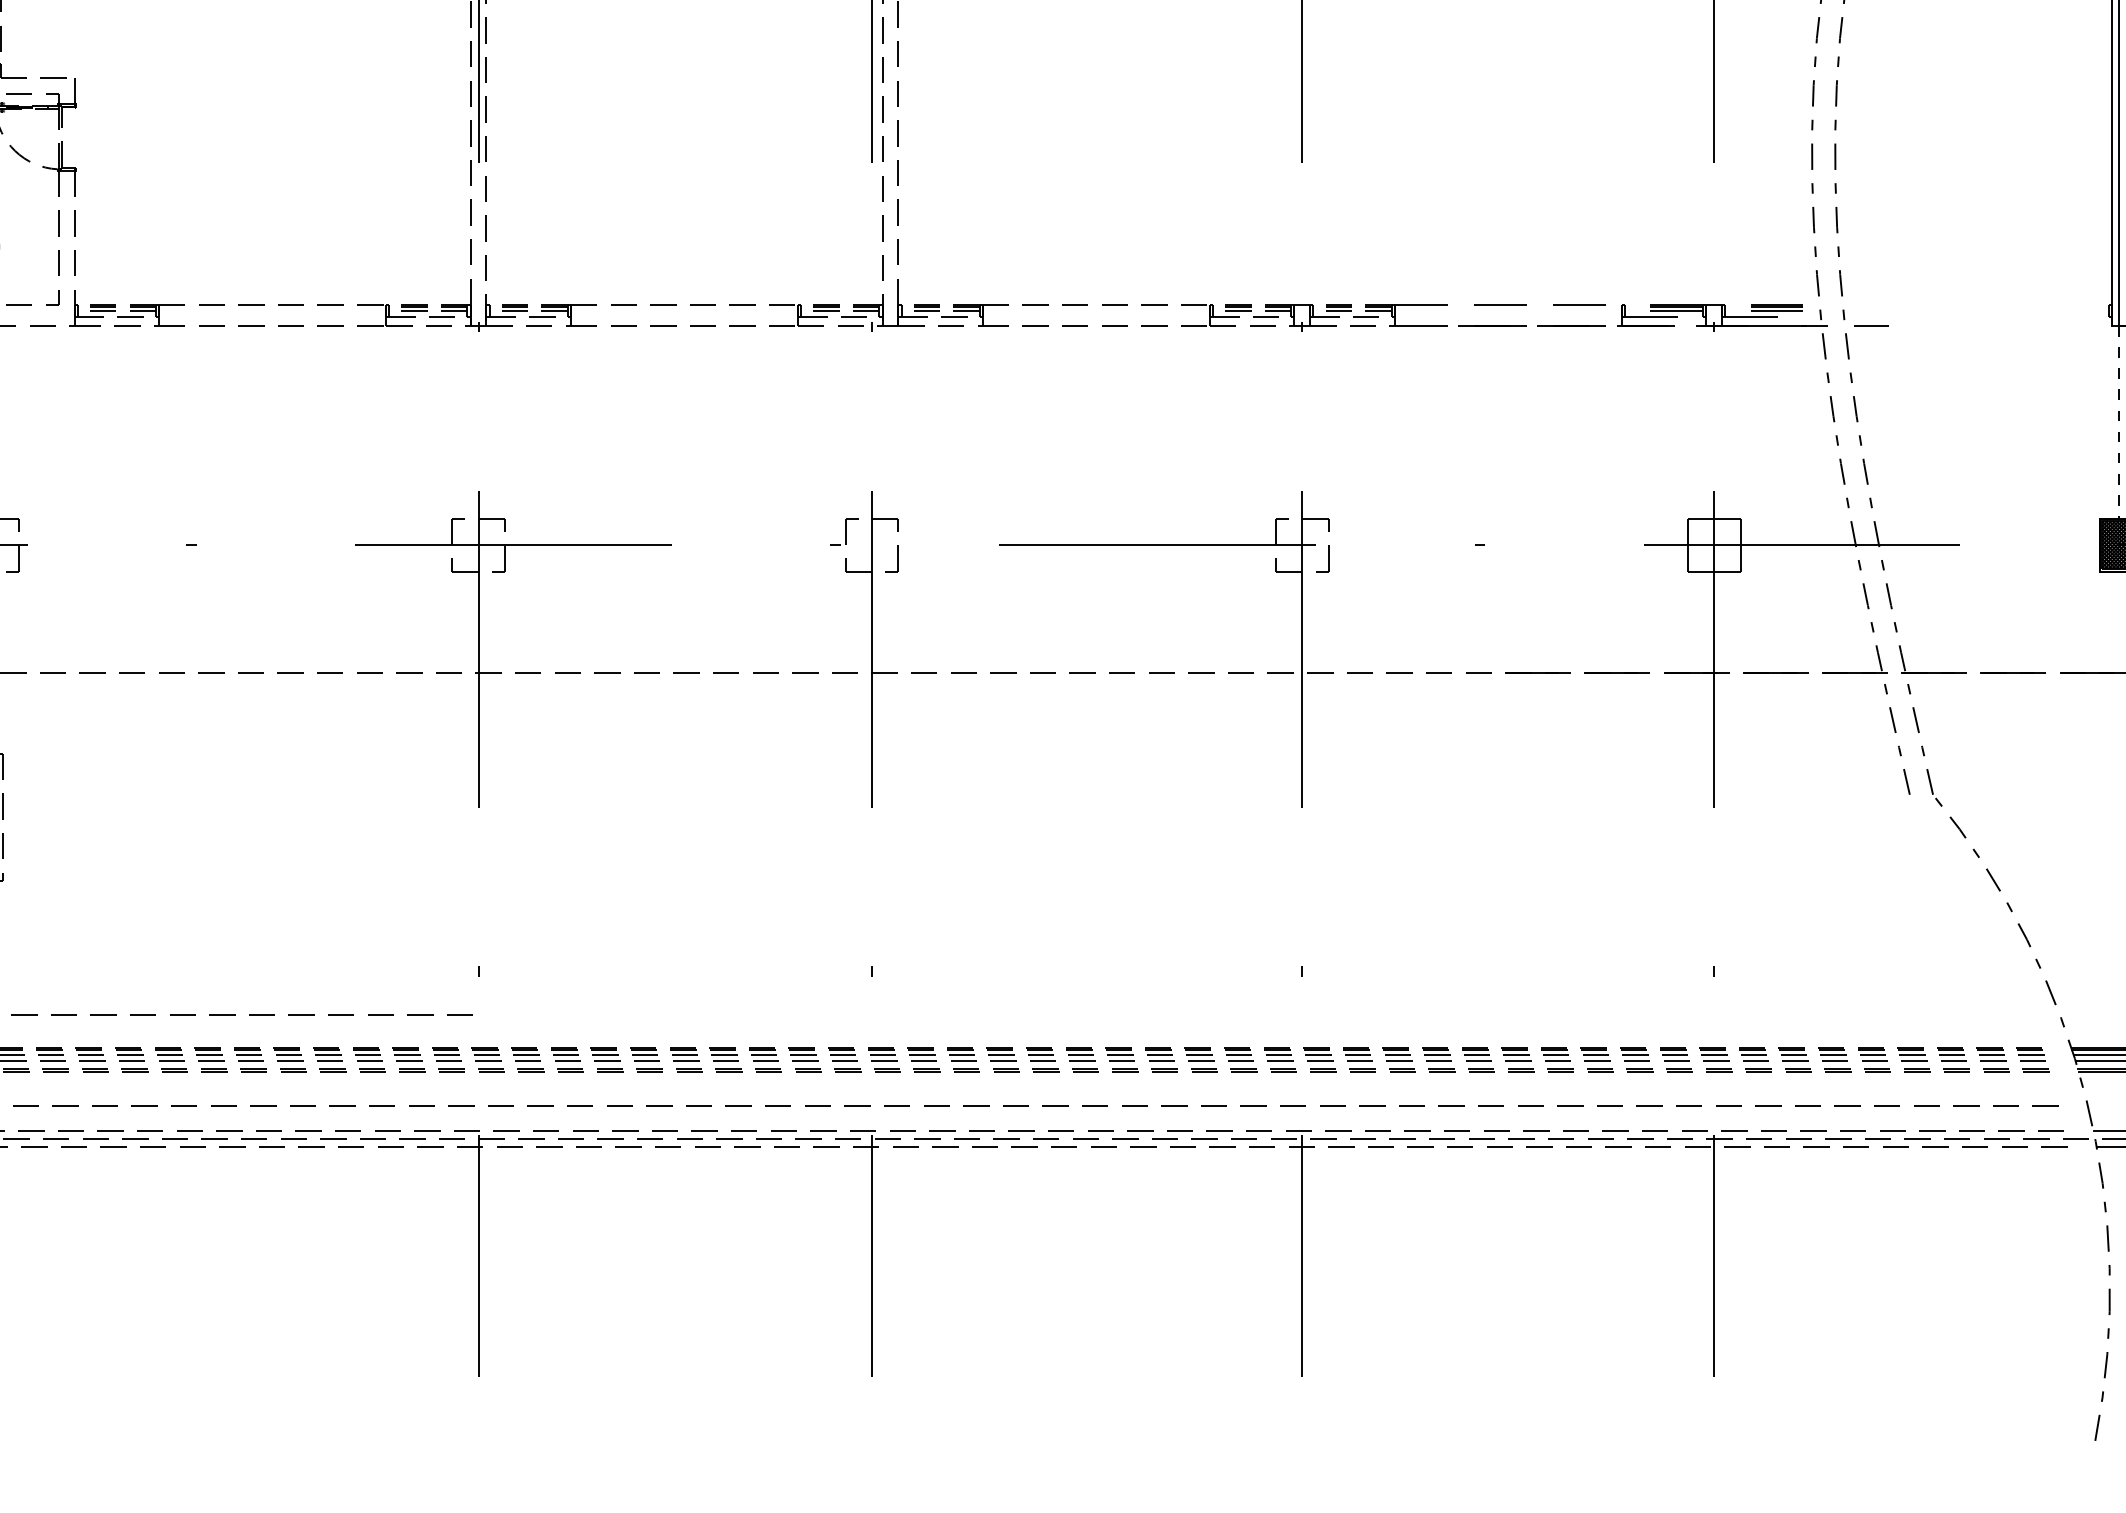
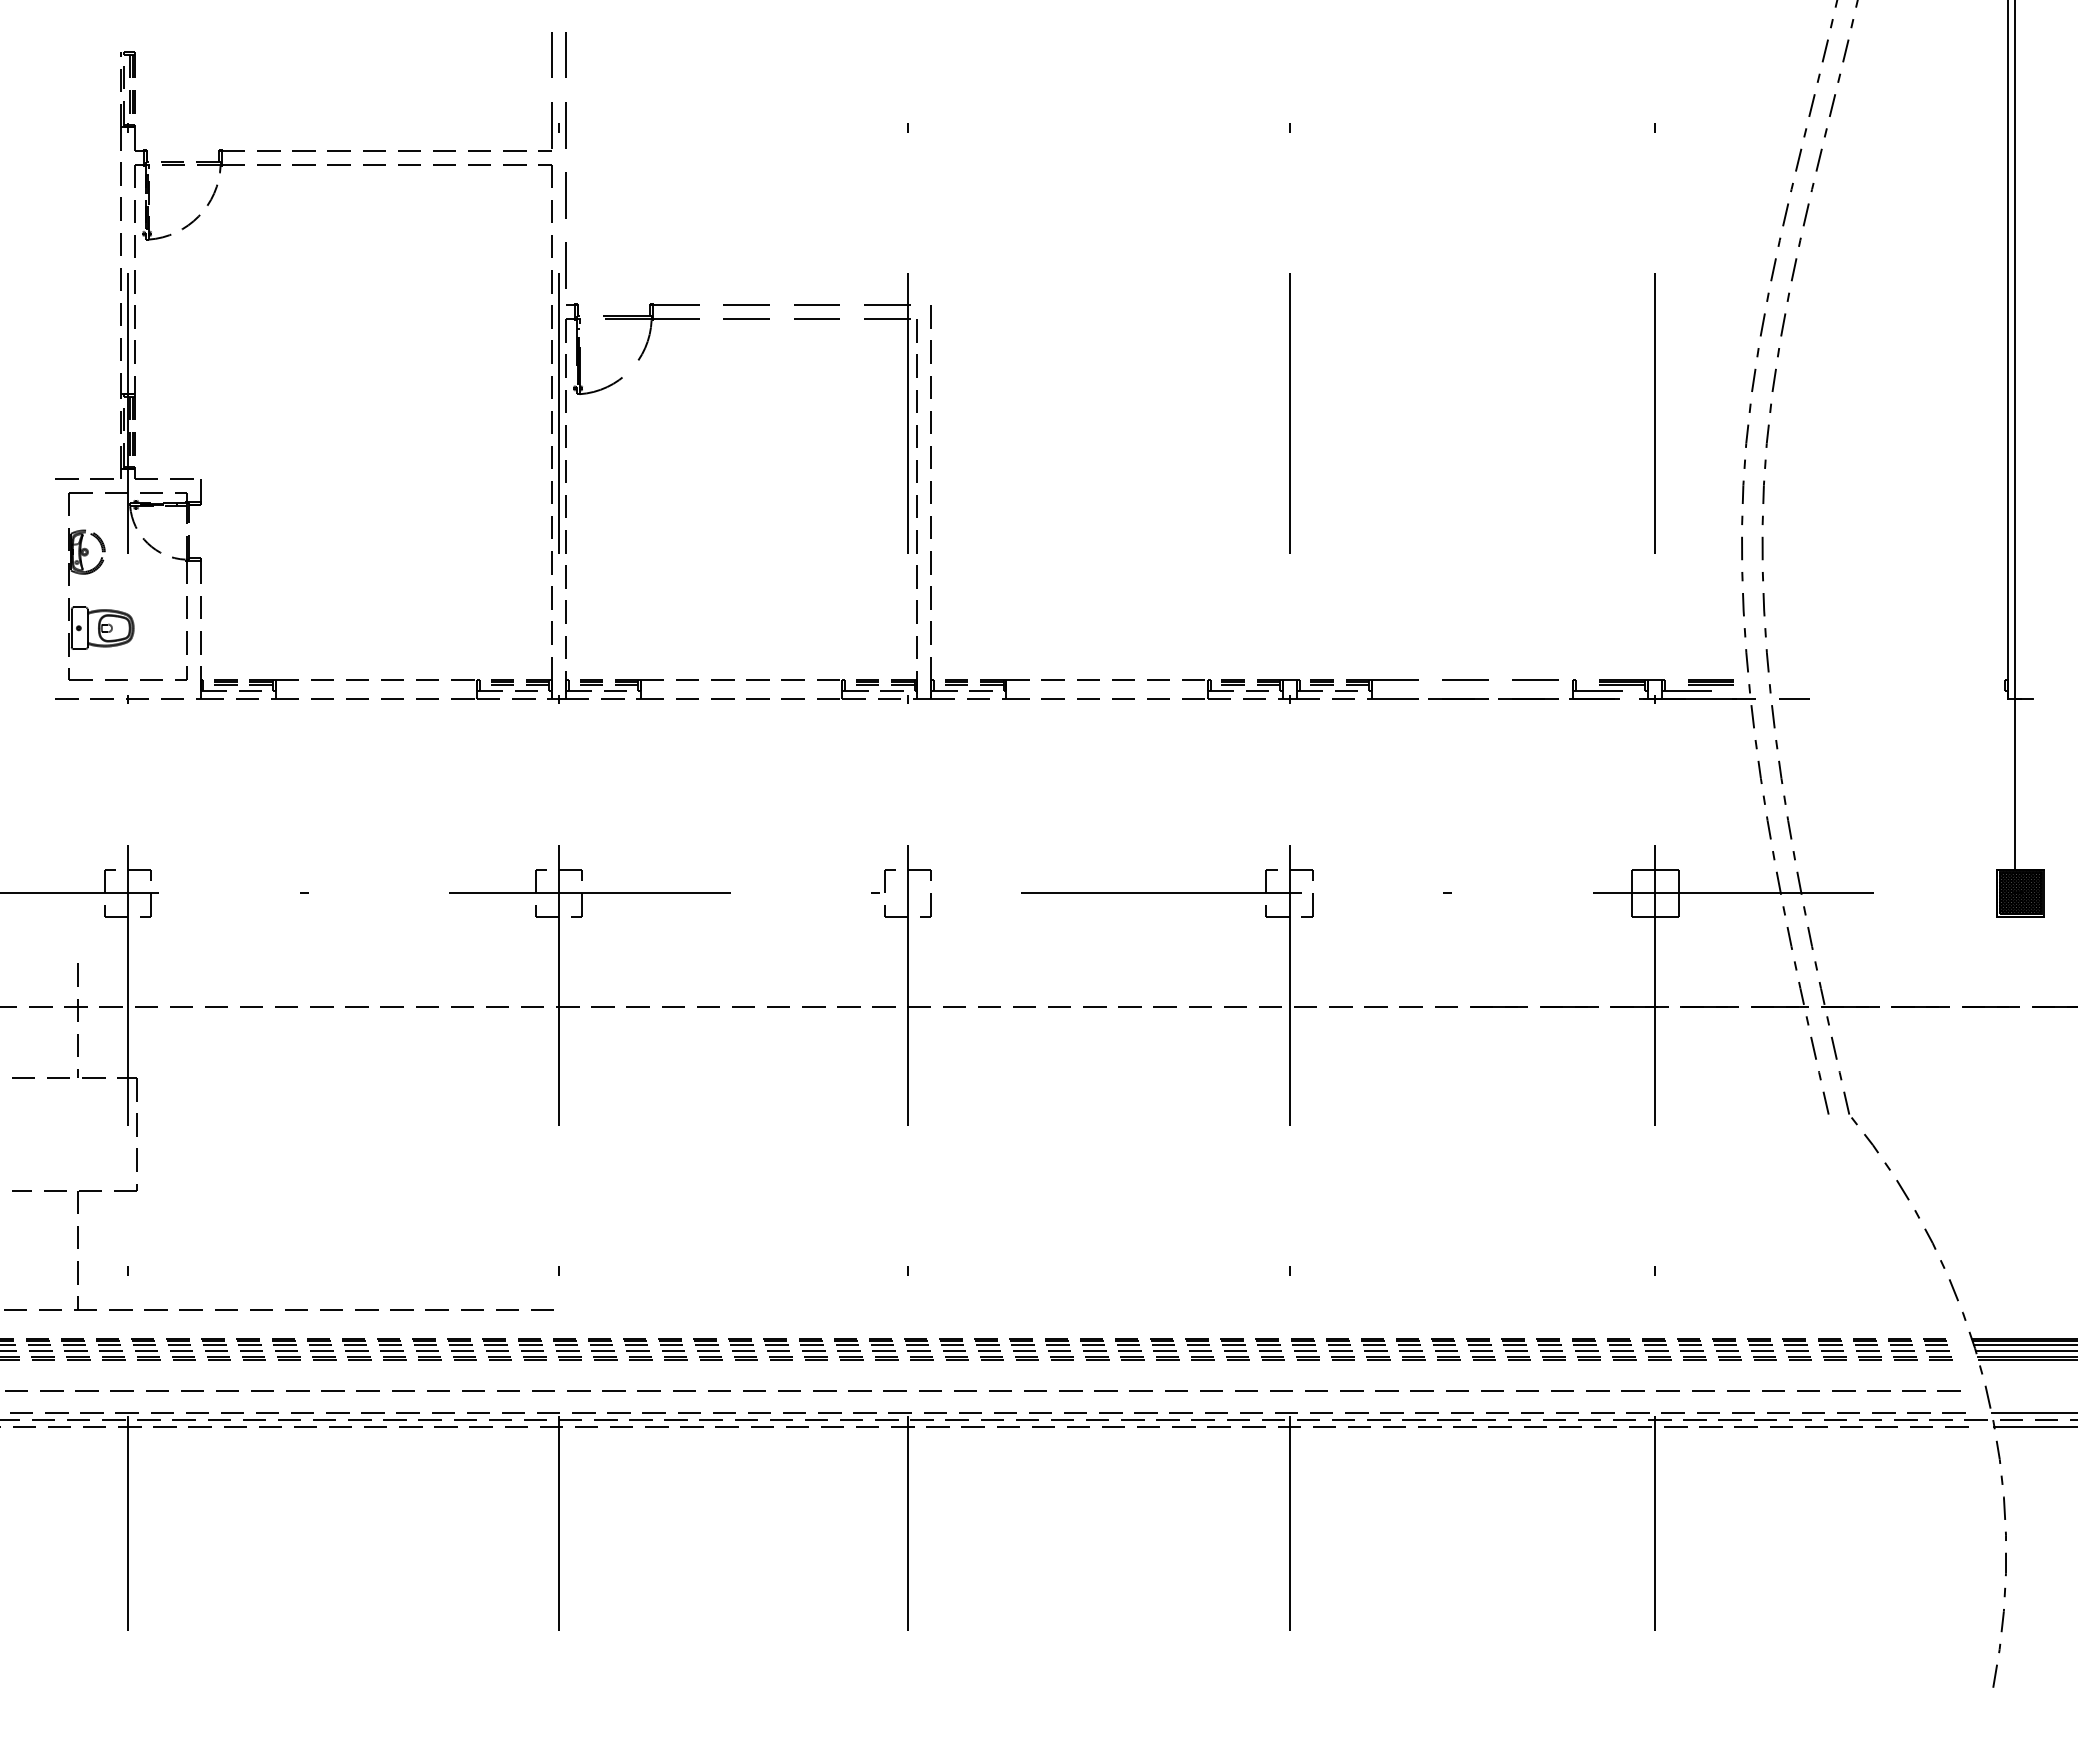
line: (2119, 422) -> (2014, 784), dashed -> solid

